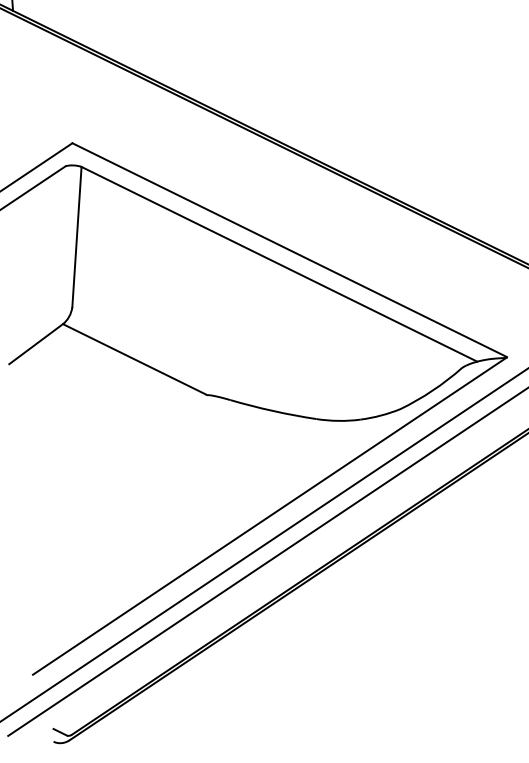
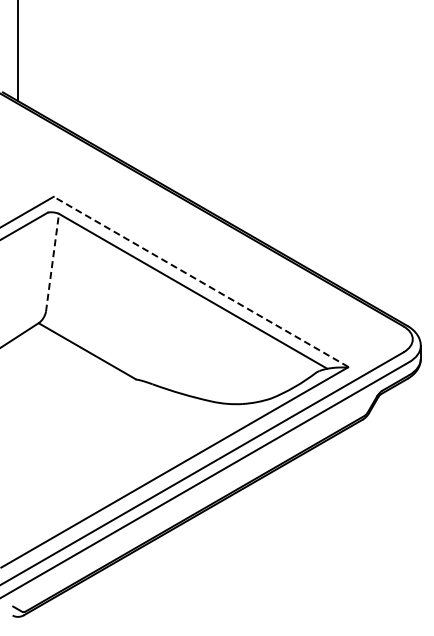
line: (76, 236) -> (52, 262), solid -> dashed
line: (288, 249) -> (200, 281), solid -> dashed

